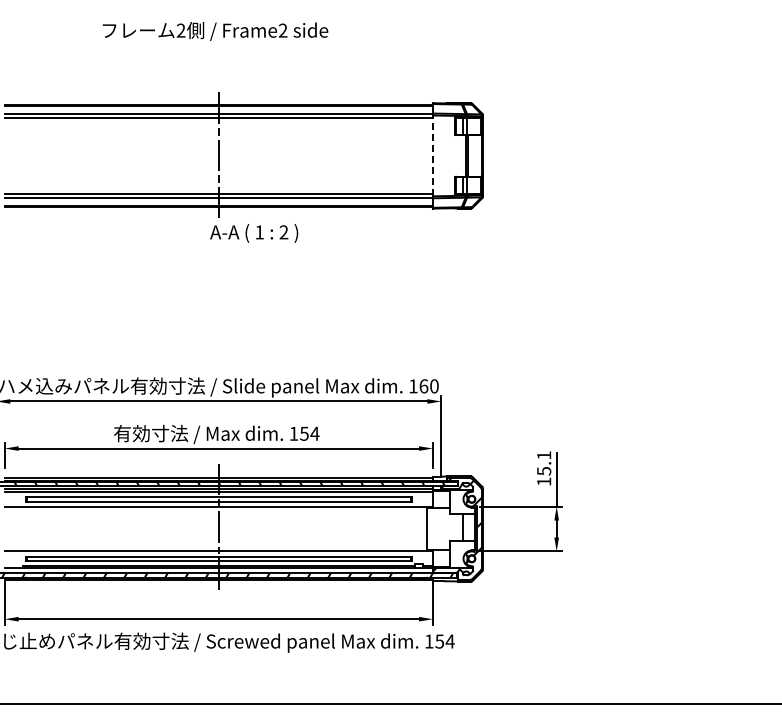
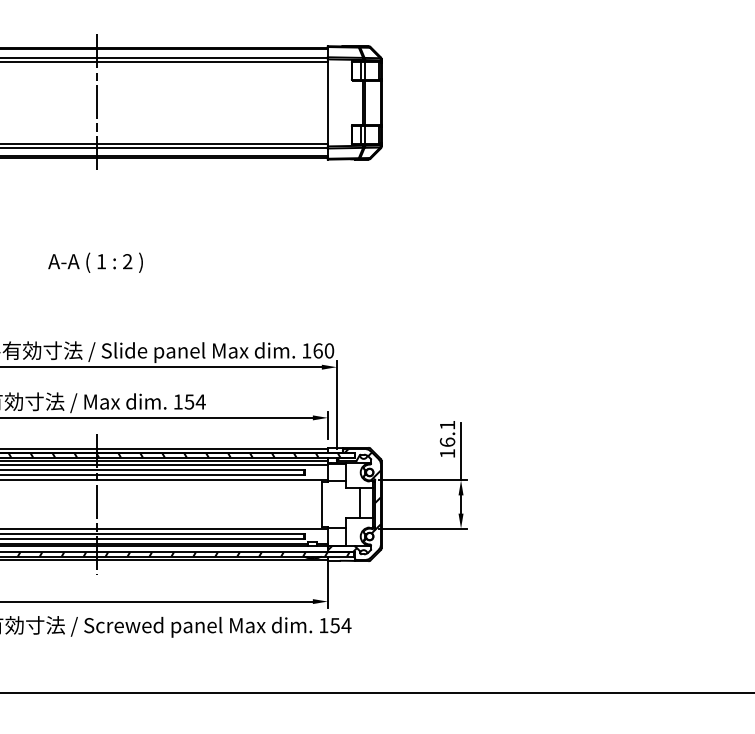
line: (432, 155) -> (327, 102), dashed -> solid
text: (254, 233) -> (95, 262), moved
text: (544, 470) -> (447, 441), 15.1 -> 16.1

